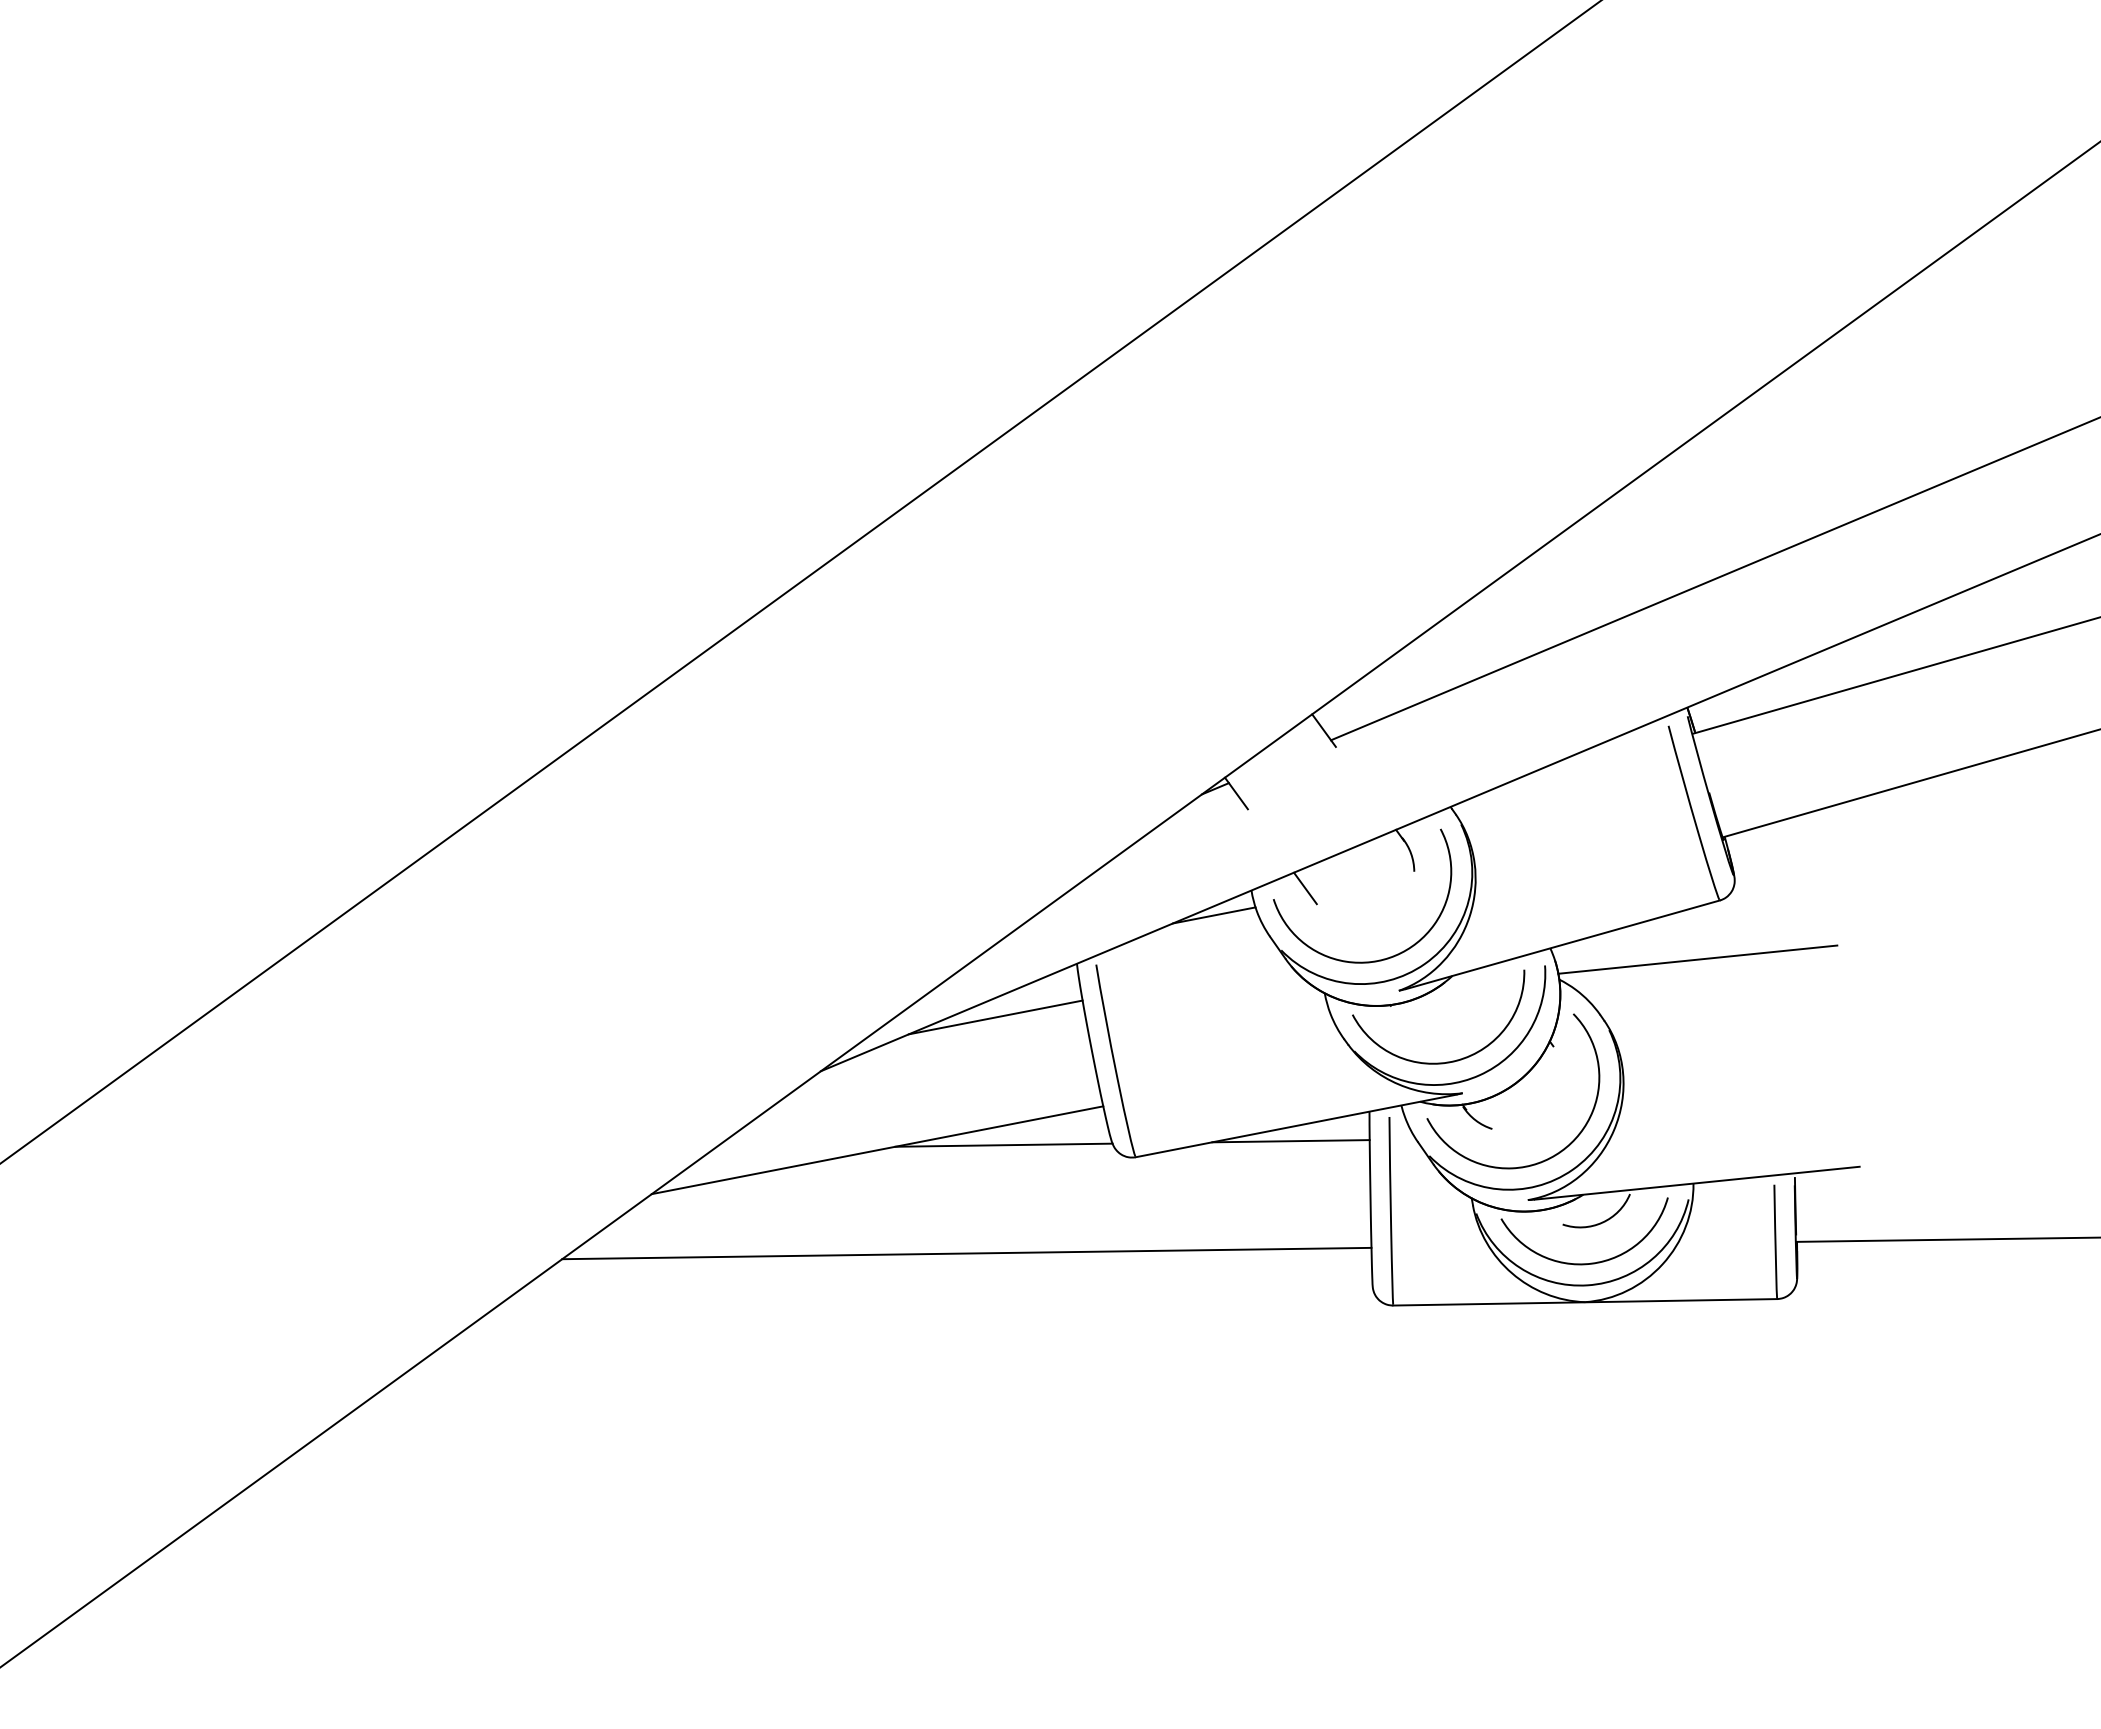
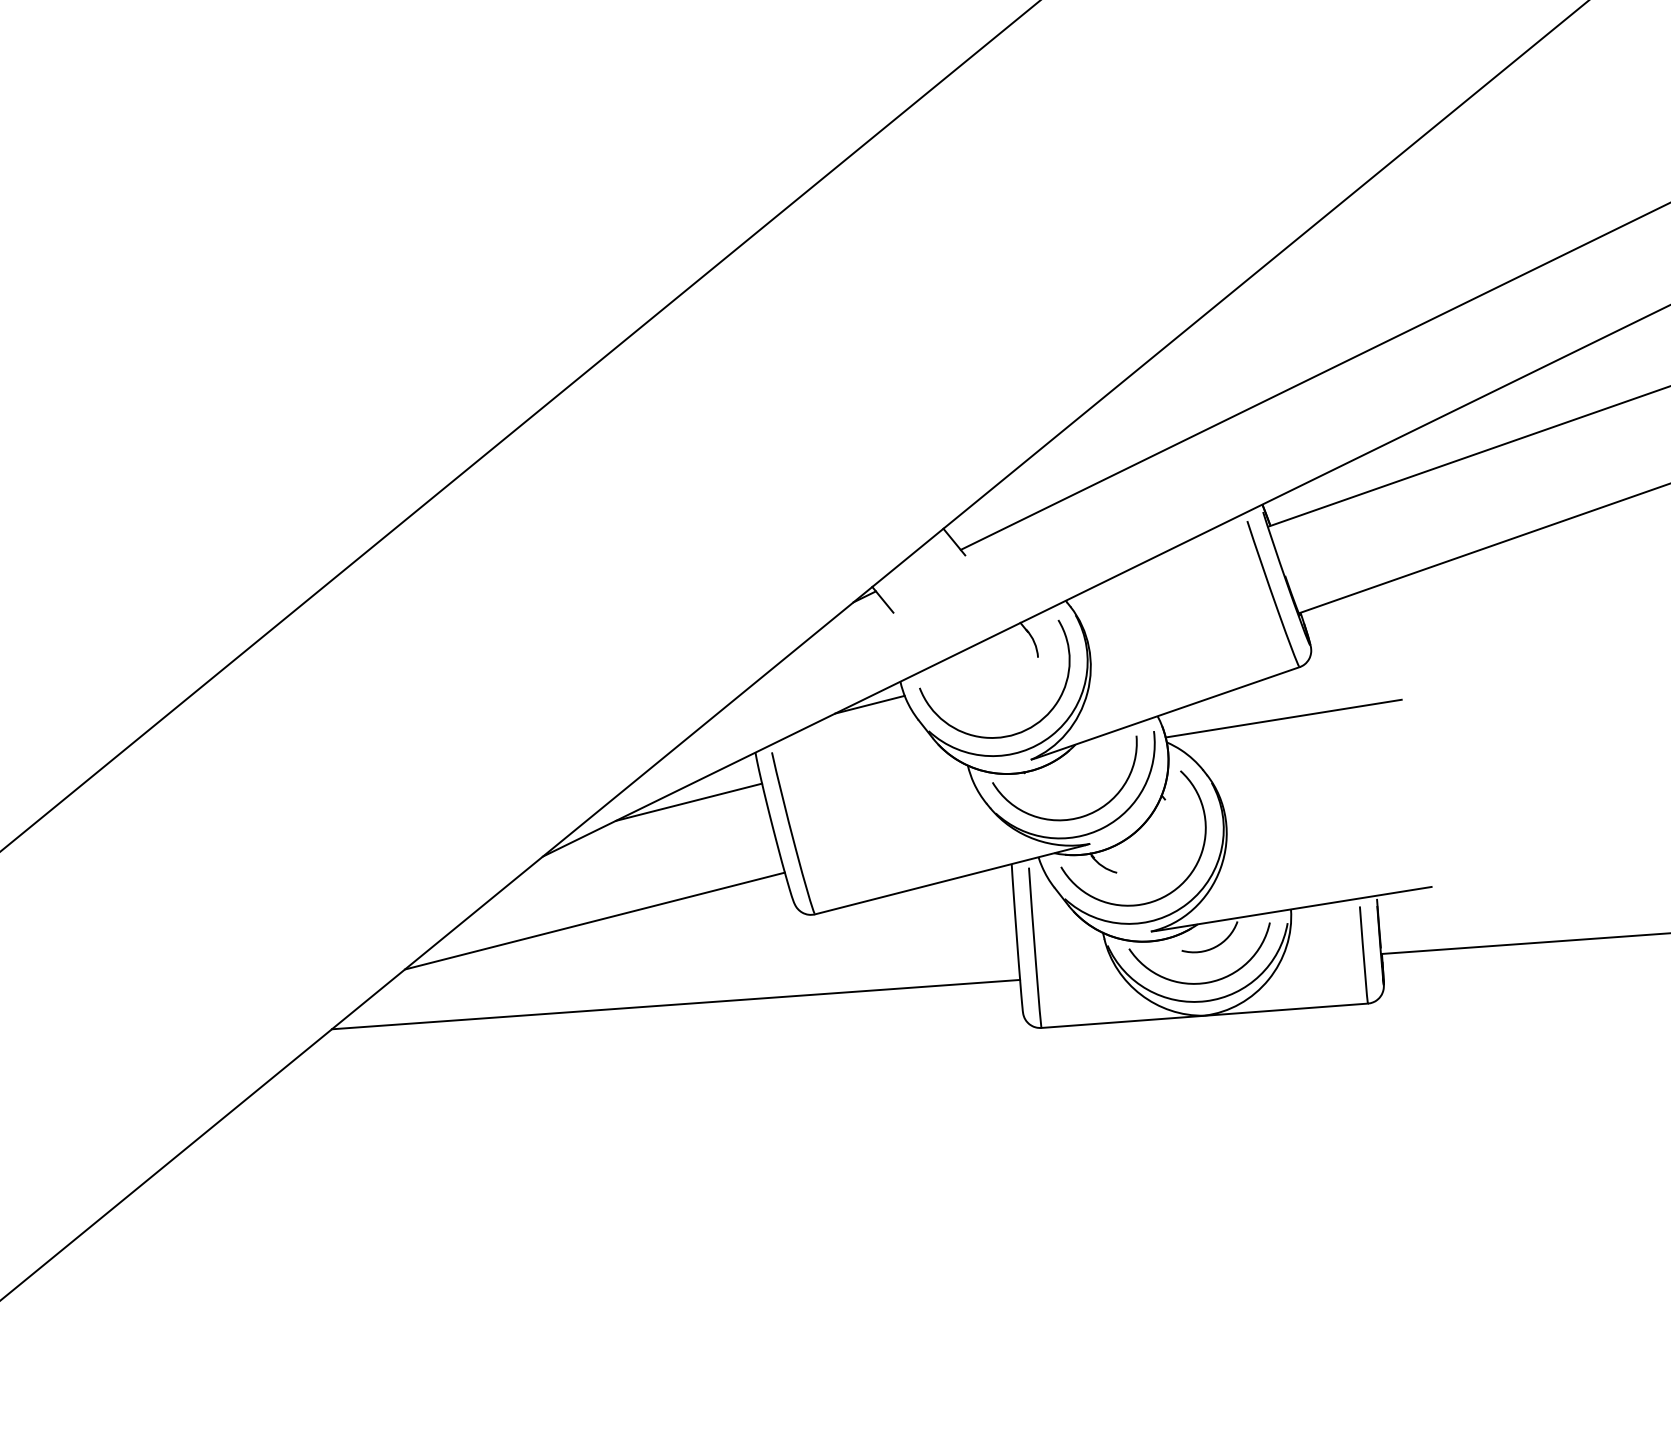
line: (1305, 888) -> (946, 677), removed
line: (1290, 1141) -> (945, 893), removed
line: (1003, 1144) -> (701, 910), removed

